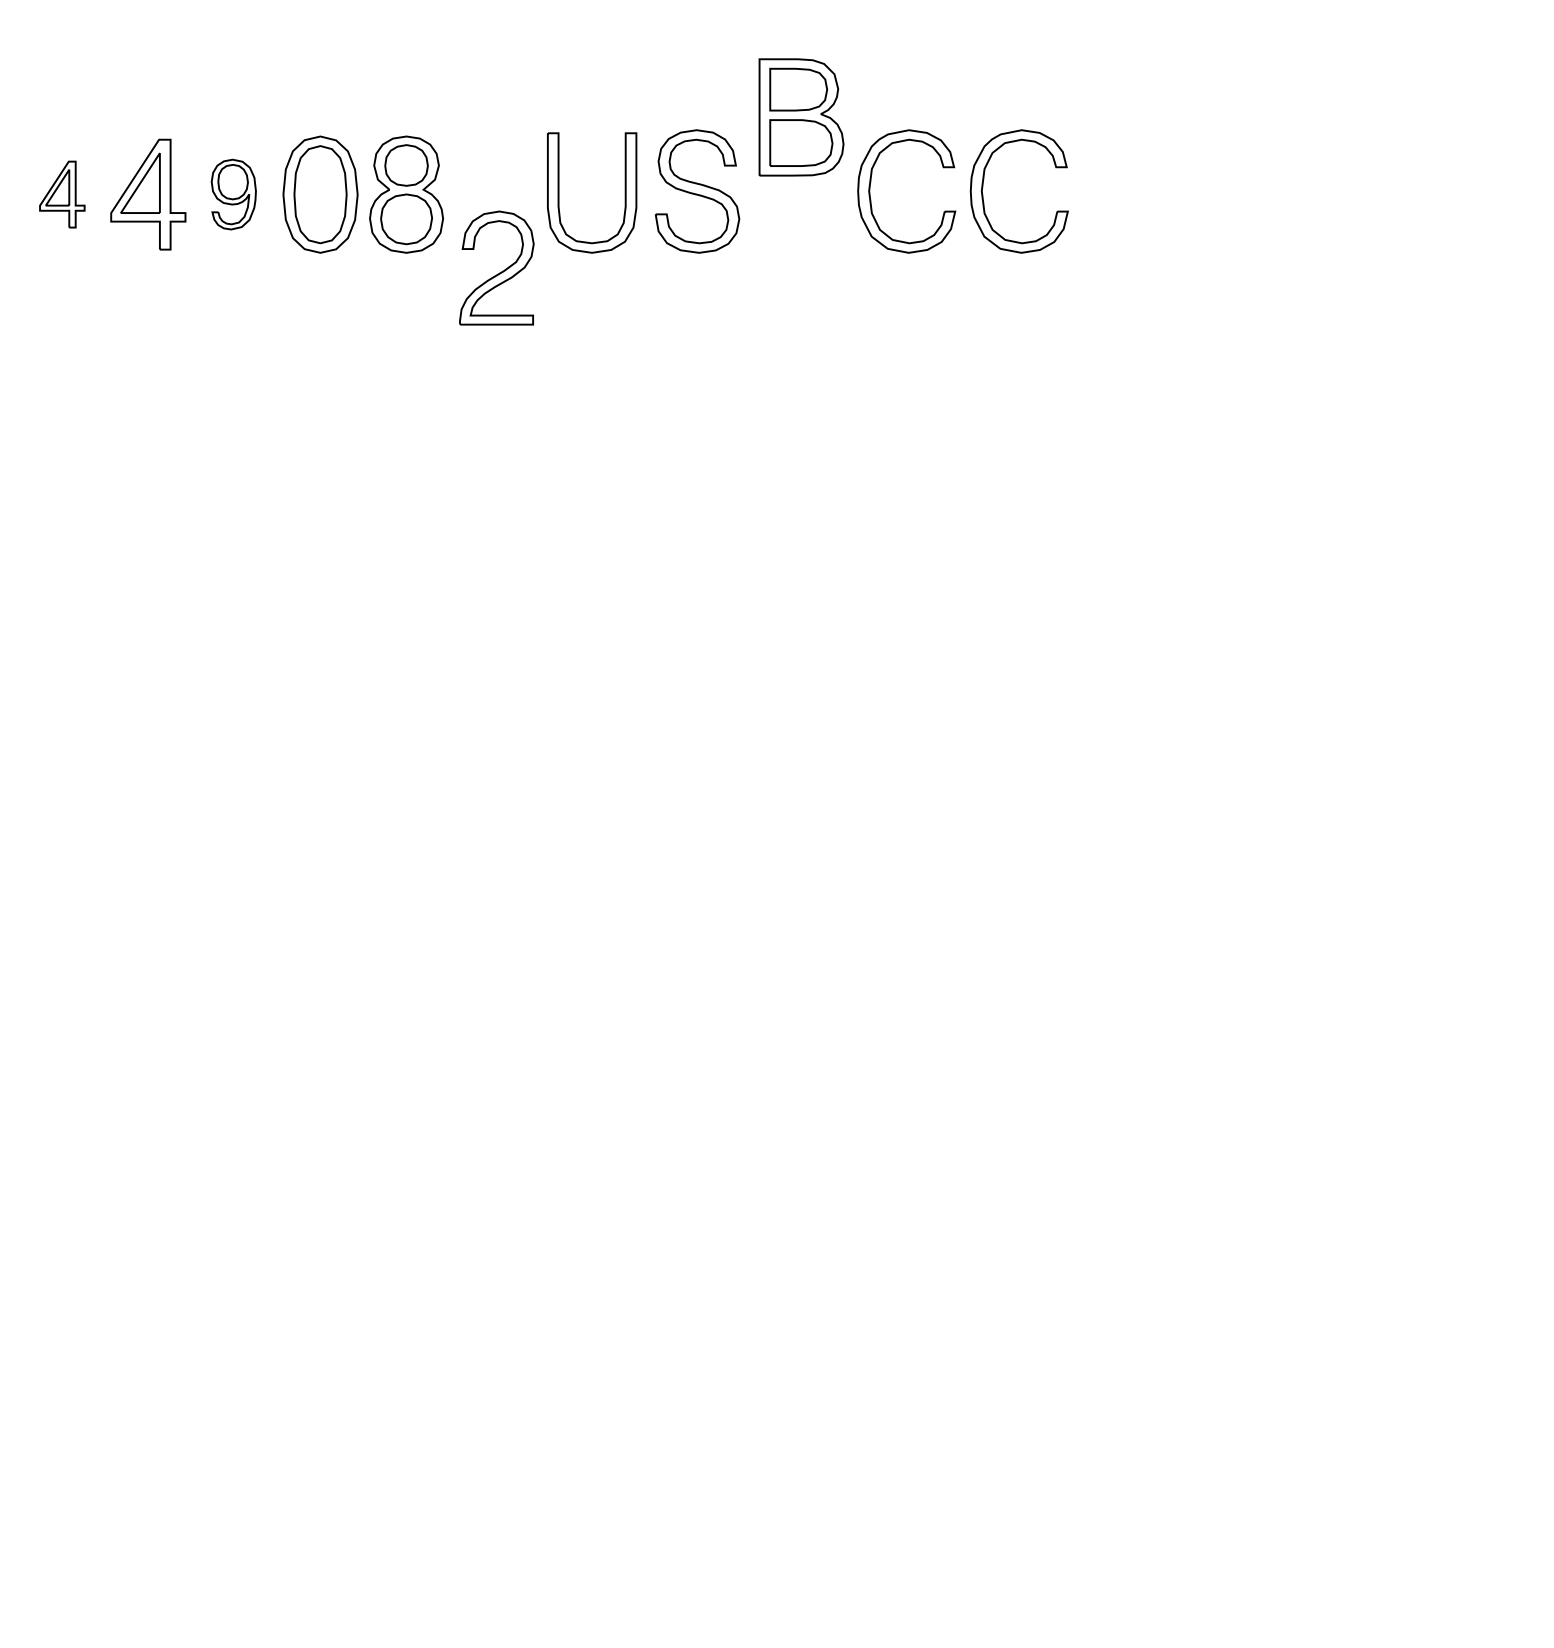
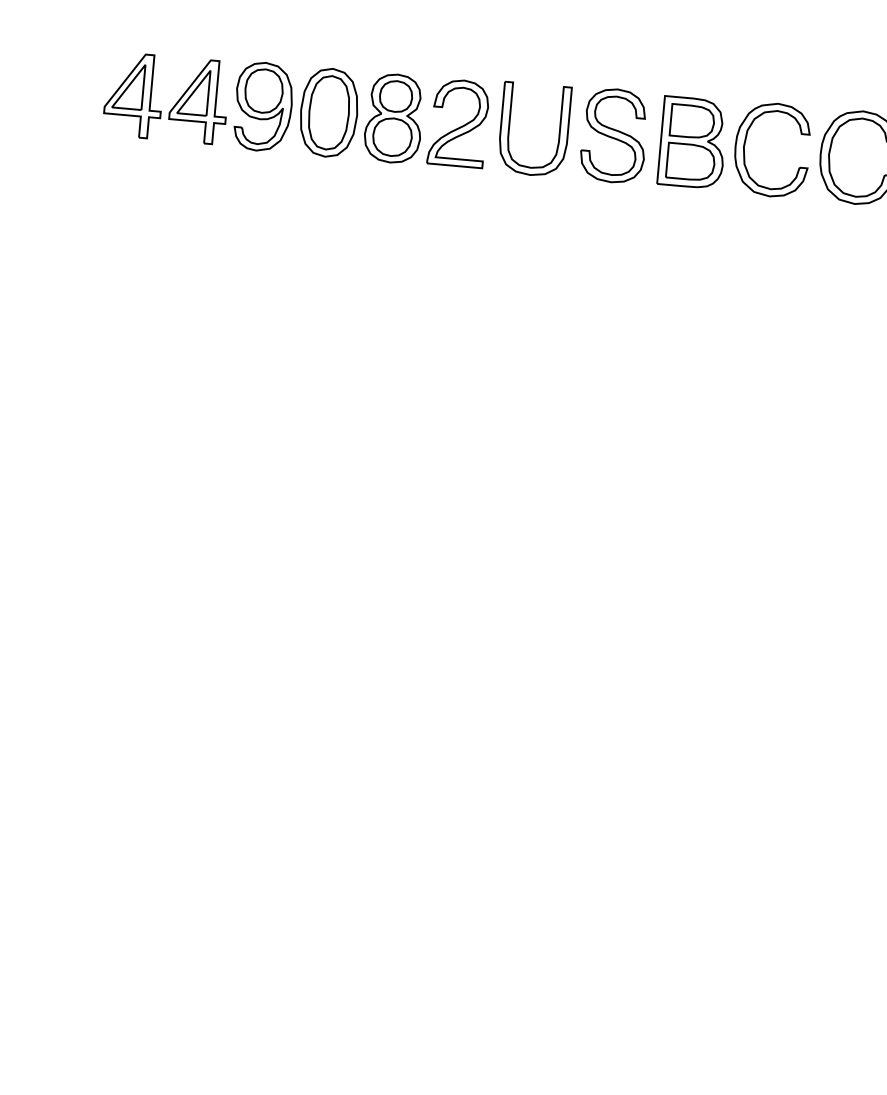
part: (801, 117) -> (692, 142), moved
part: (62, 194) -> (134, 95), size x1.67
part: (233, 194) -> (263, 106), size x1.67
part: (496, 267) -> (458, 122), moved

